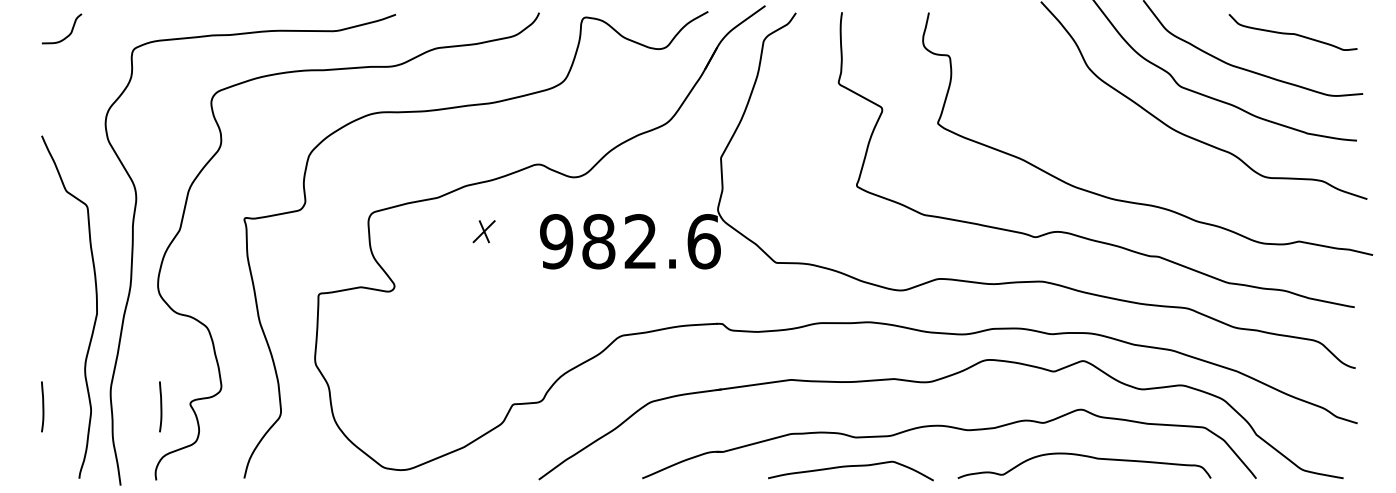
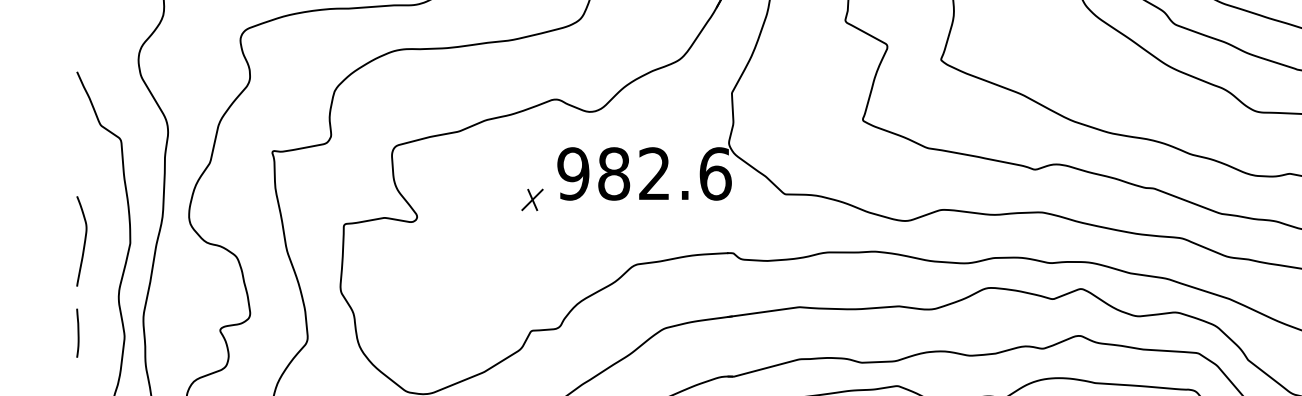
part: (483, 231) -> (531, 199), moved
curve: (49, 311) -> (84, 241), added
line: (160, 406) -> (191, 332), removed

